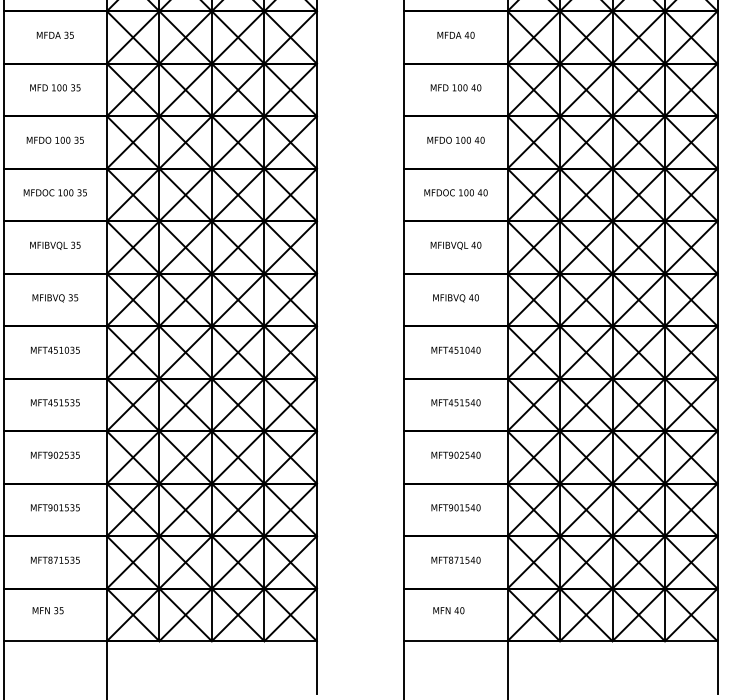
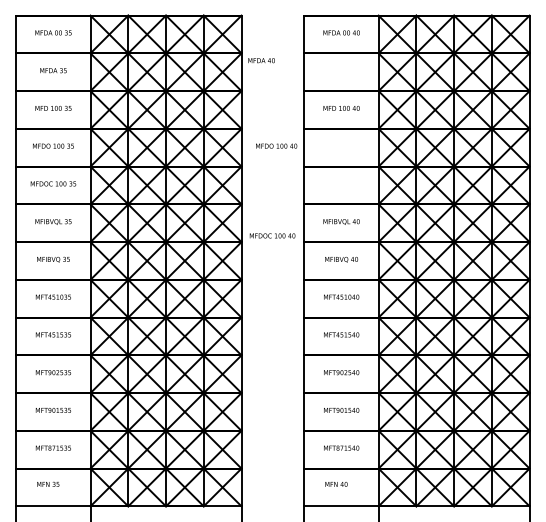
text: (455, 35) -> (261, 60), moved
text: (455, 139) -> (276, 145), moved
text: (455, 192) -> (272, 235), moved

